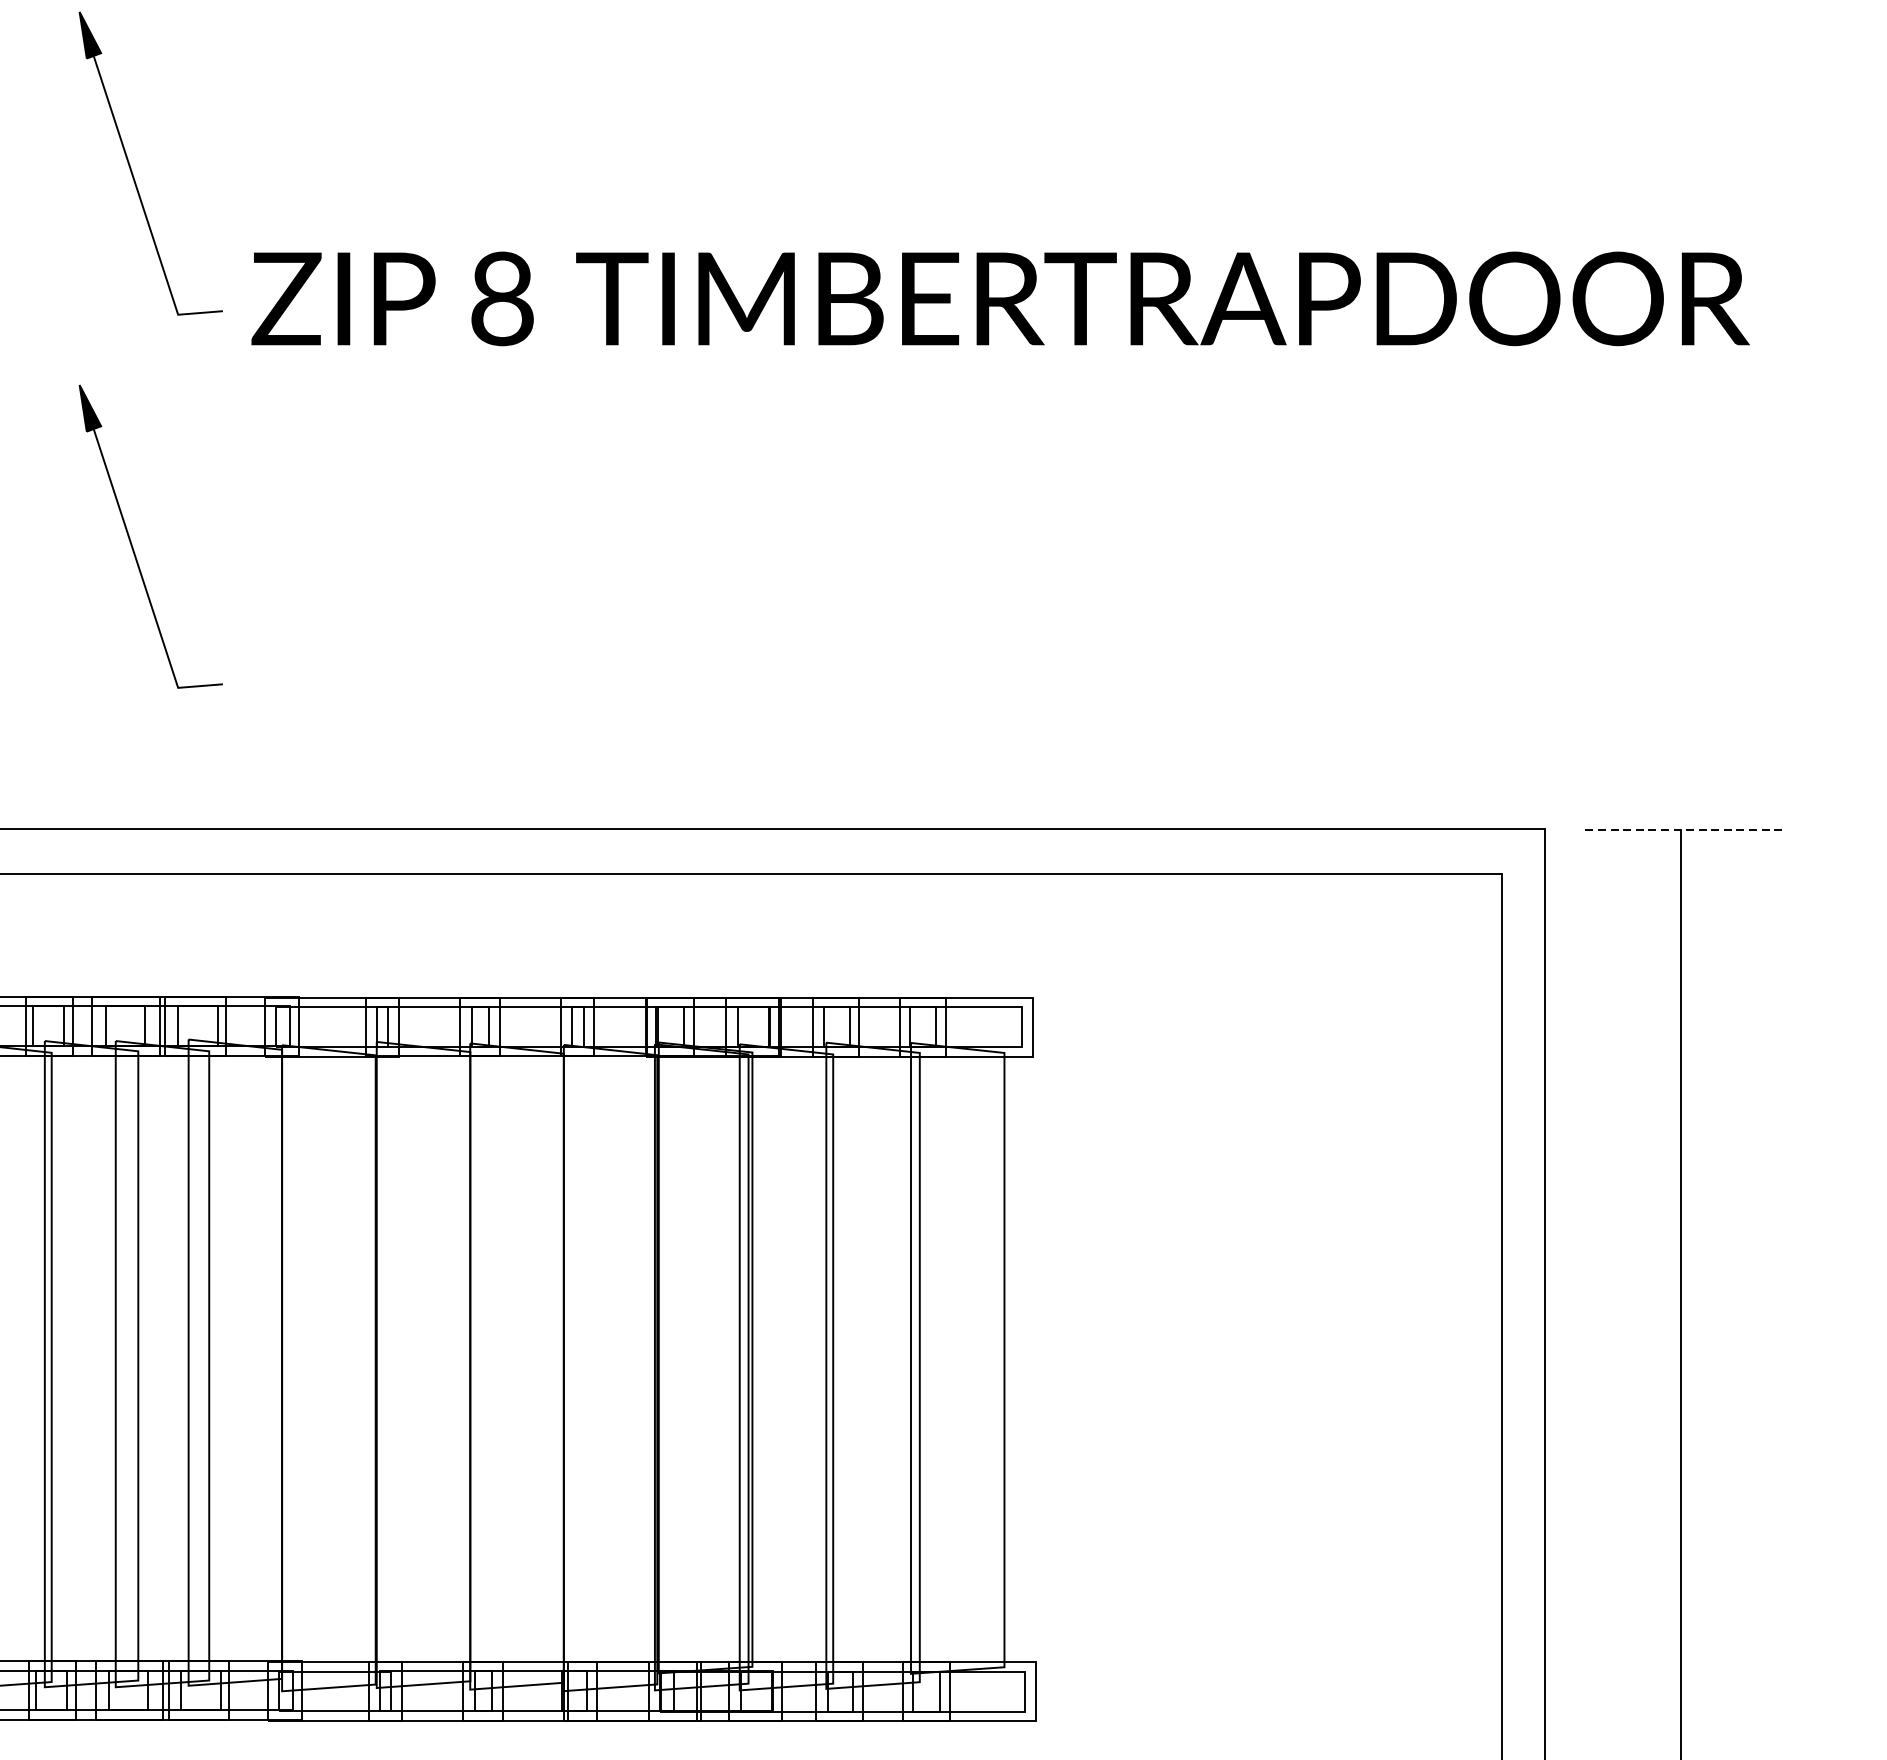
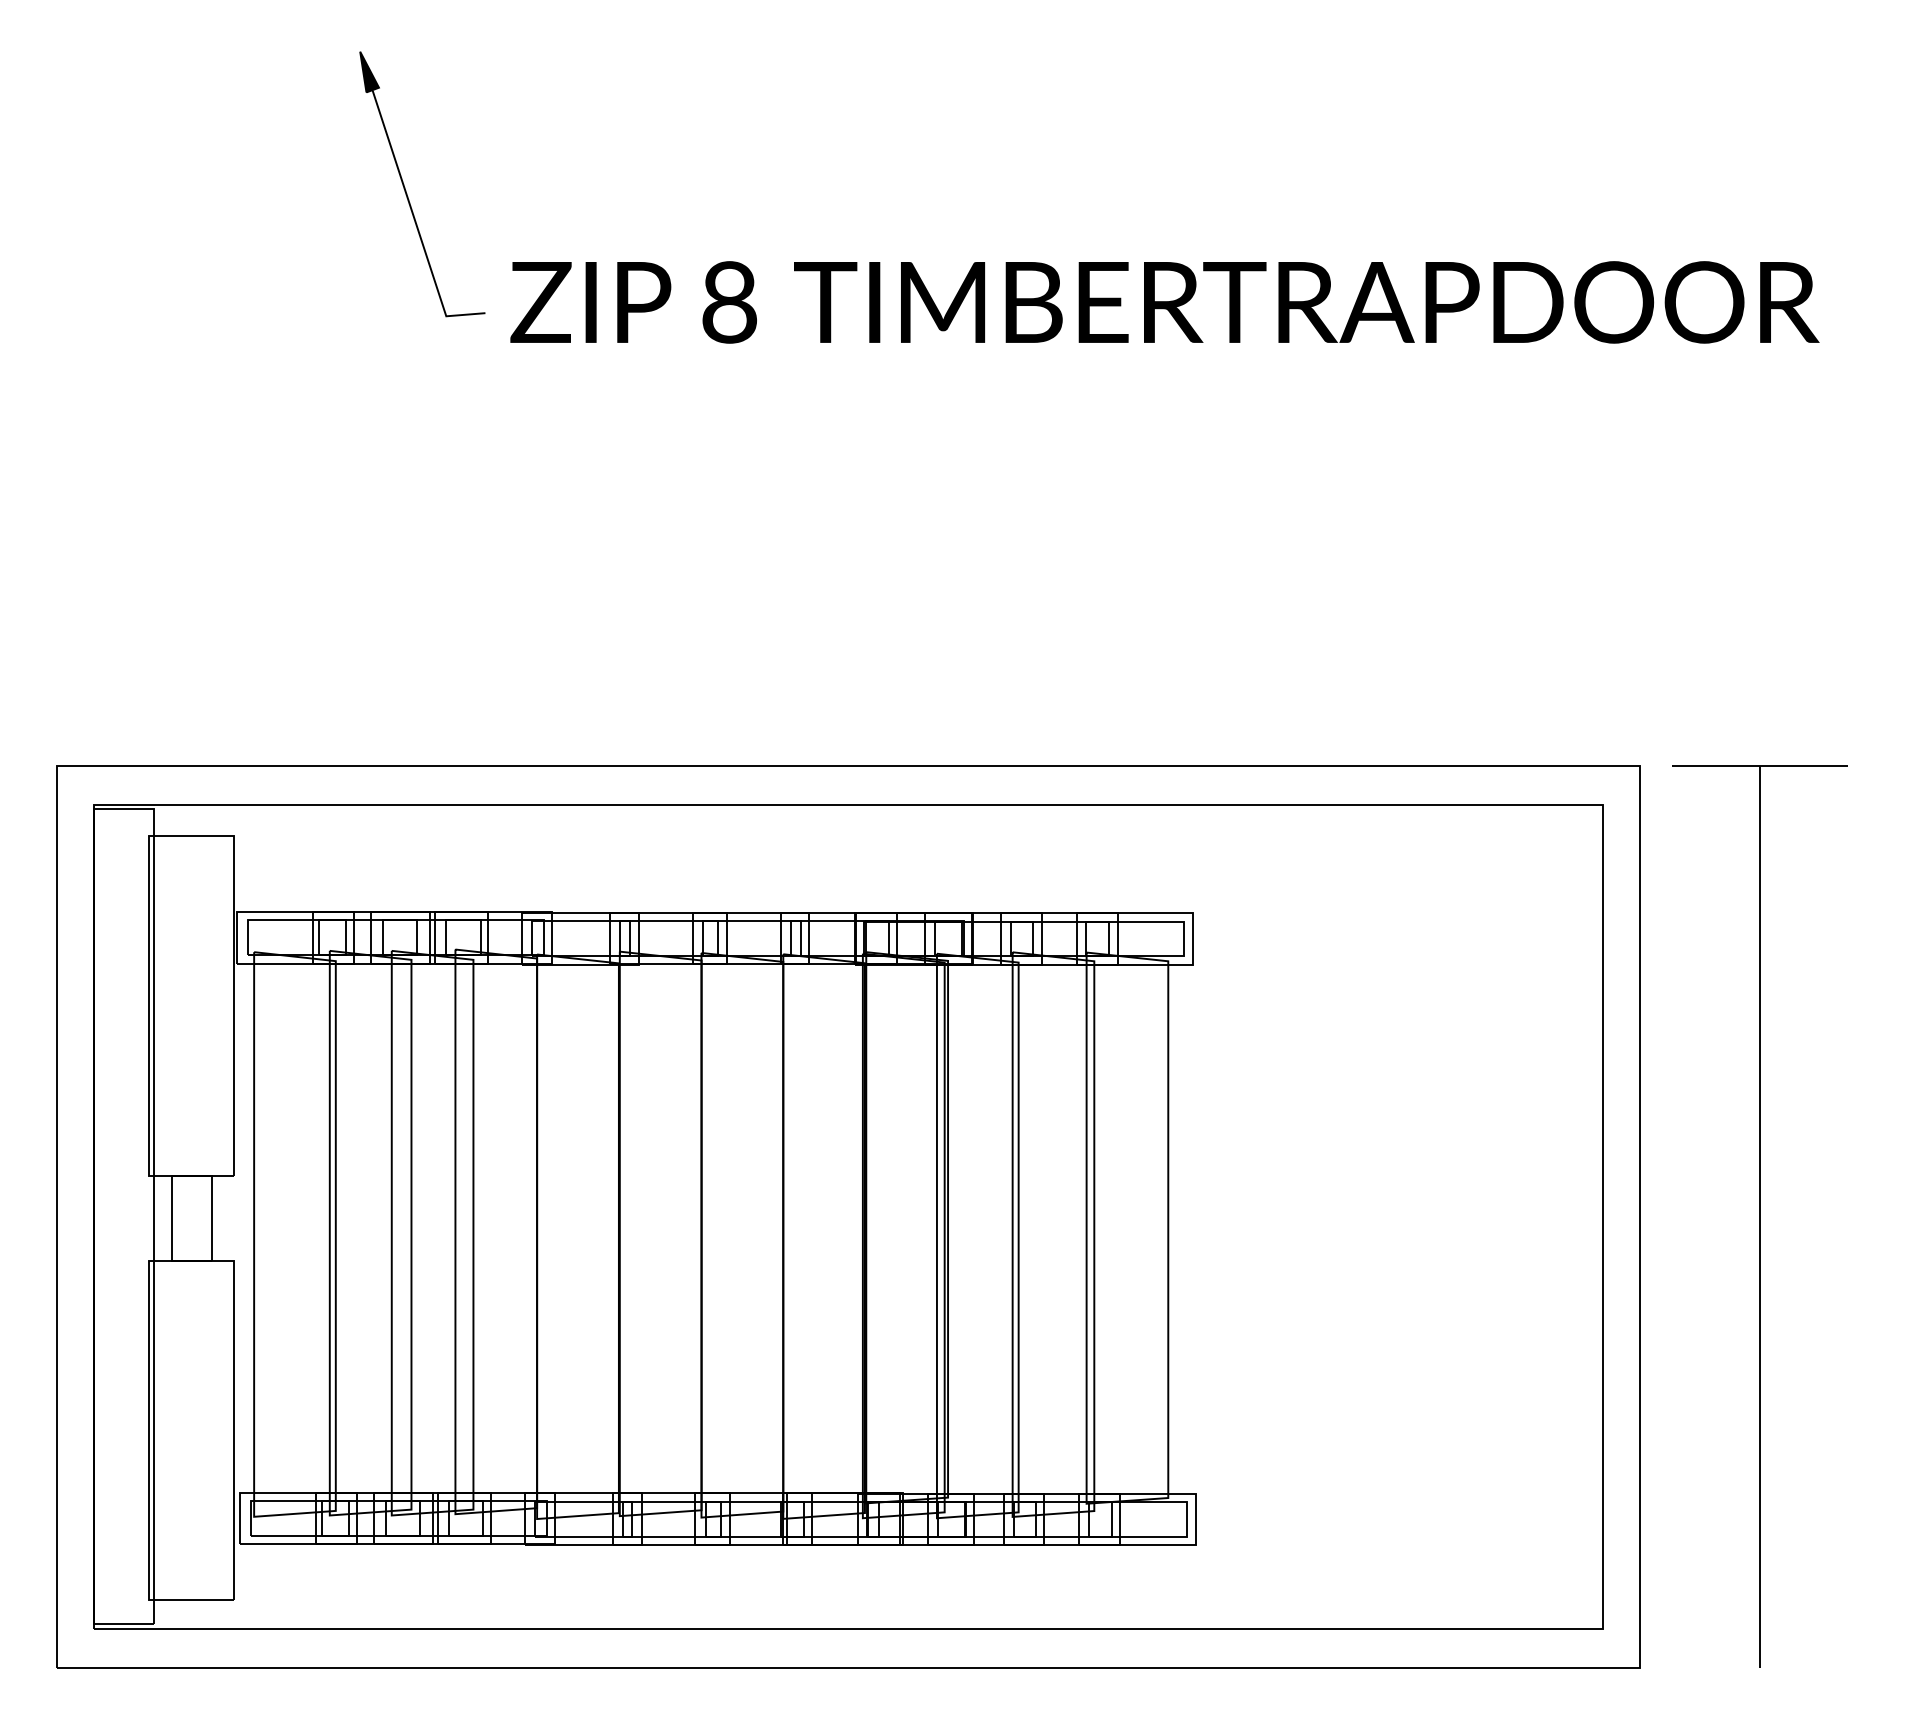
part: (132, 543) -> (406, 516), removed
line: (1681, 830) -> (1759, 766), dashed -> solid

